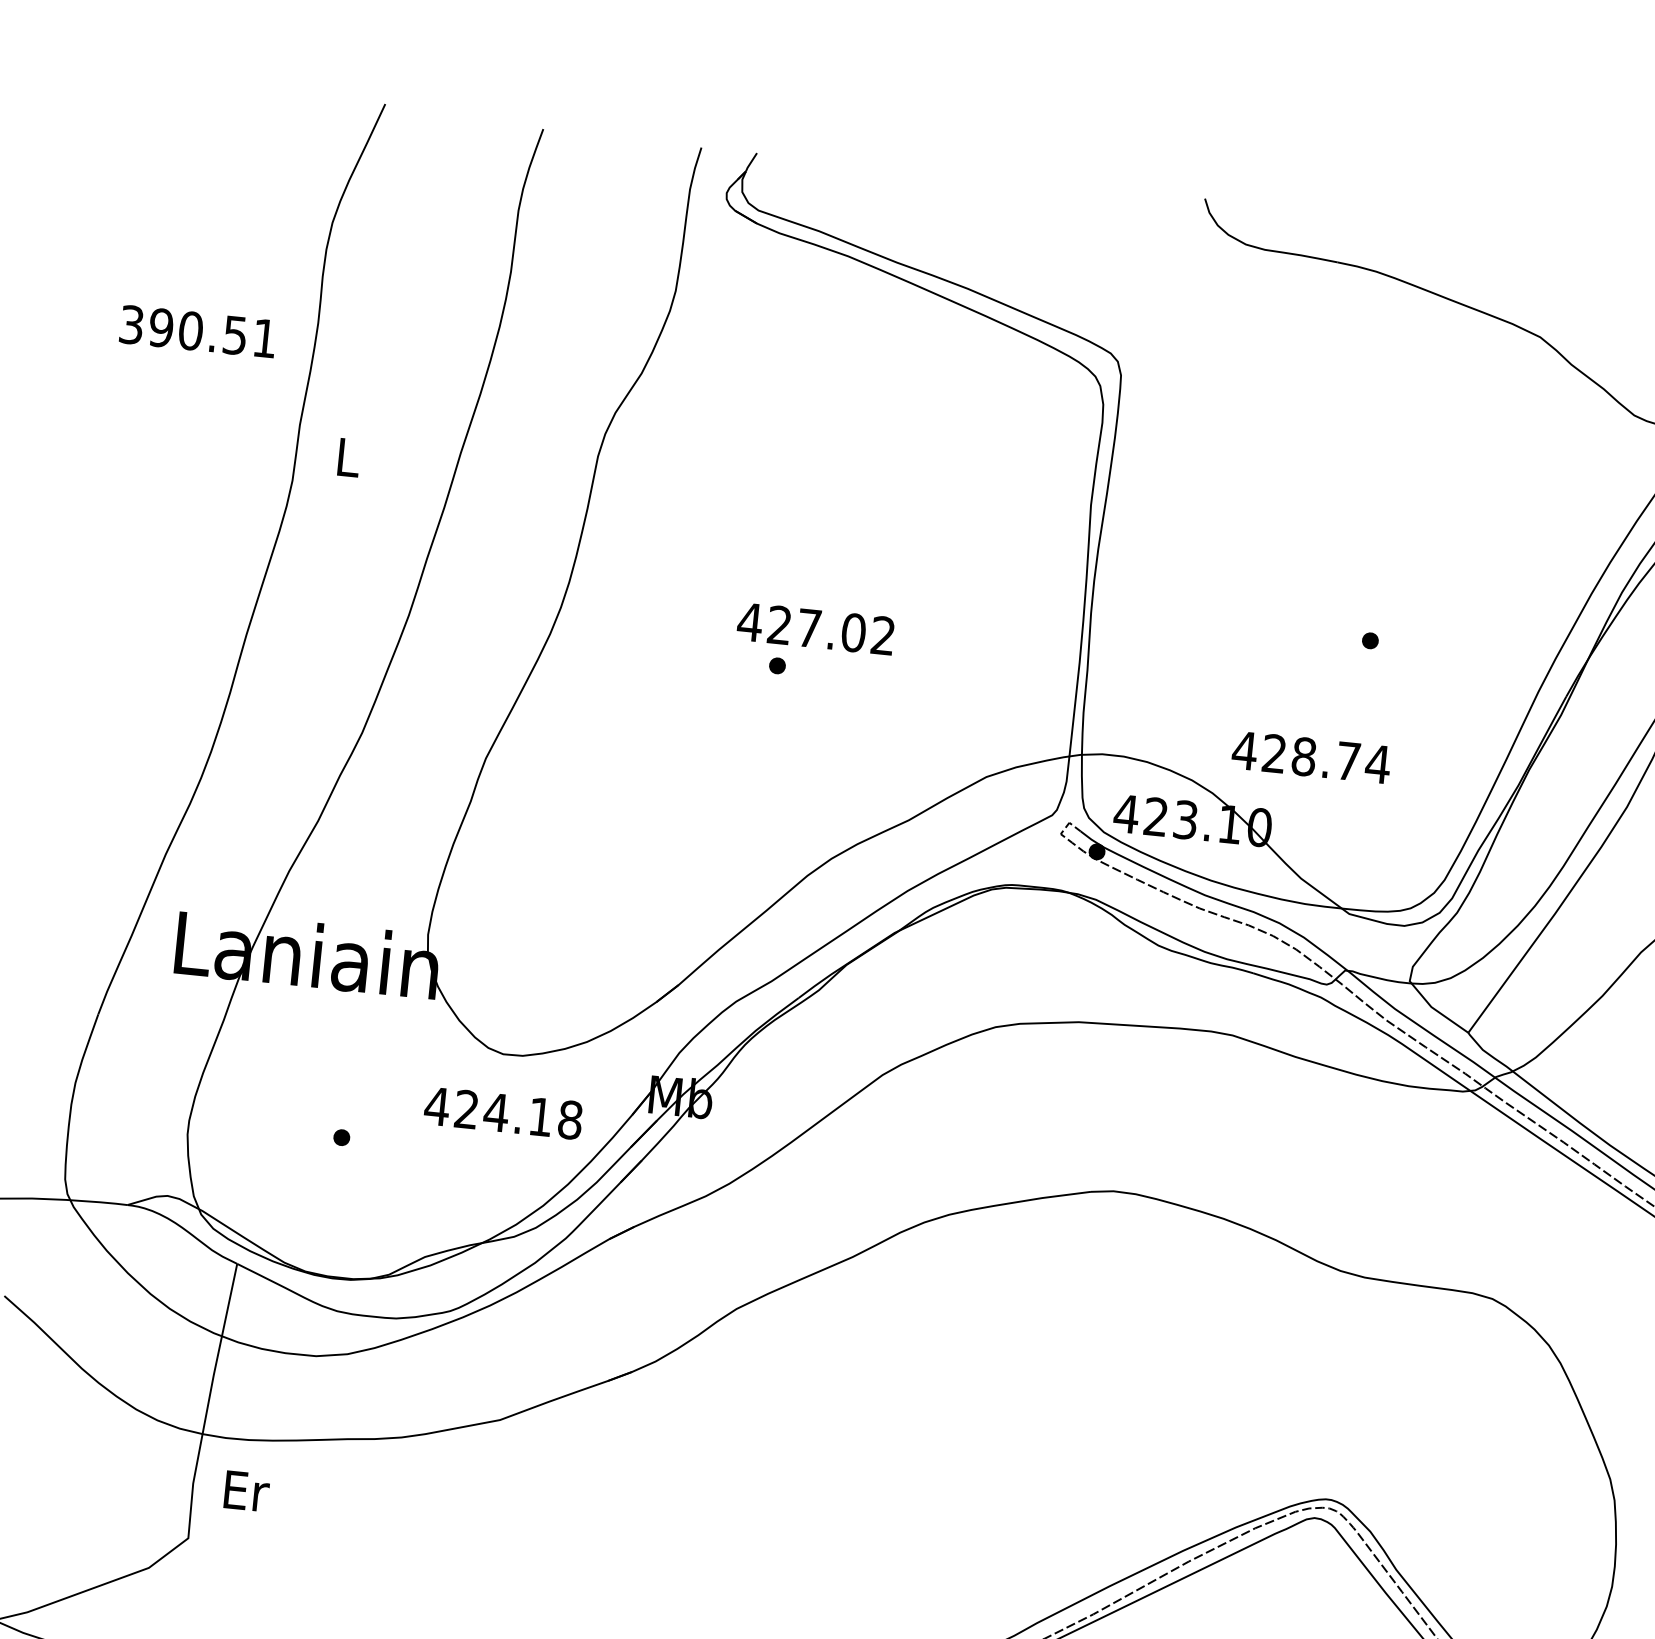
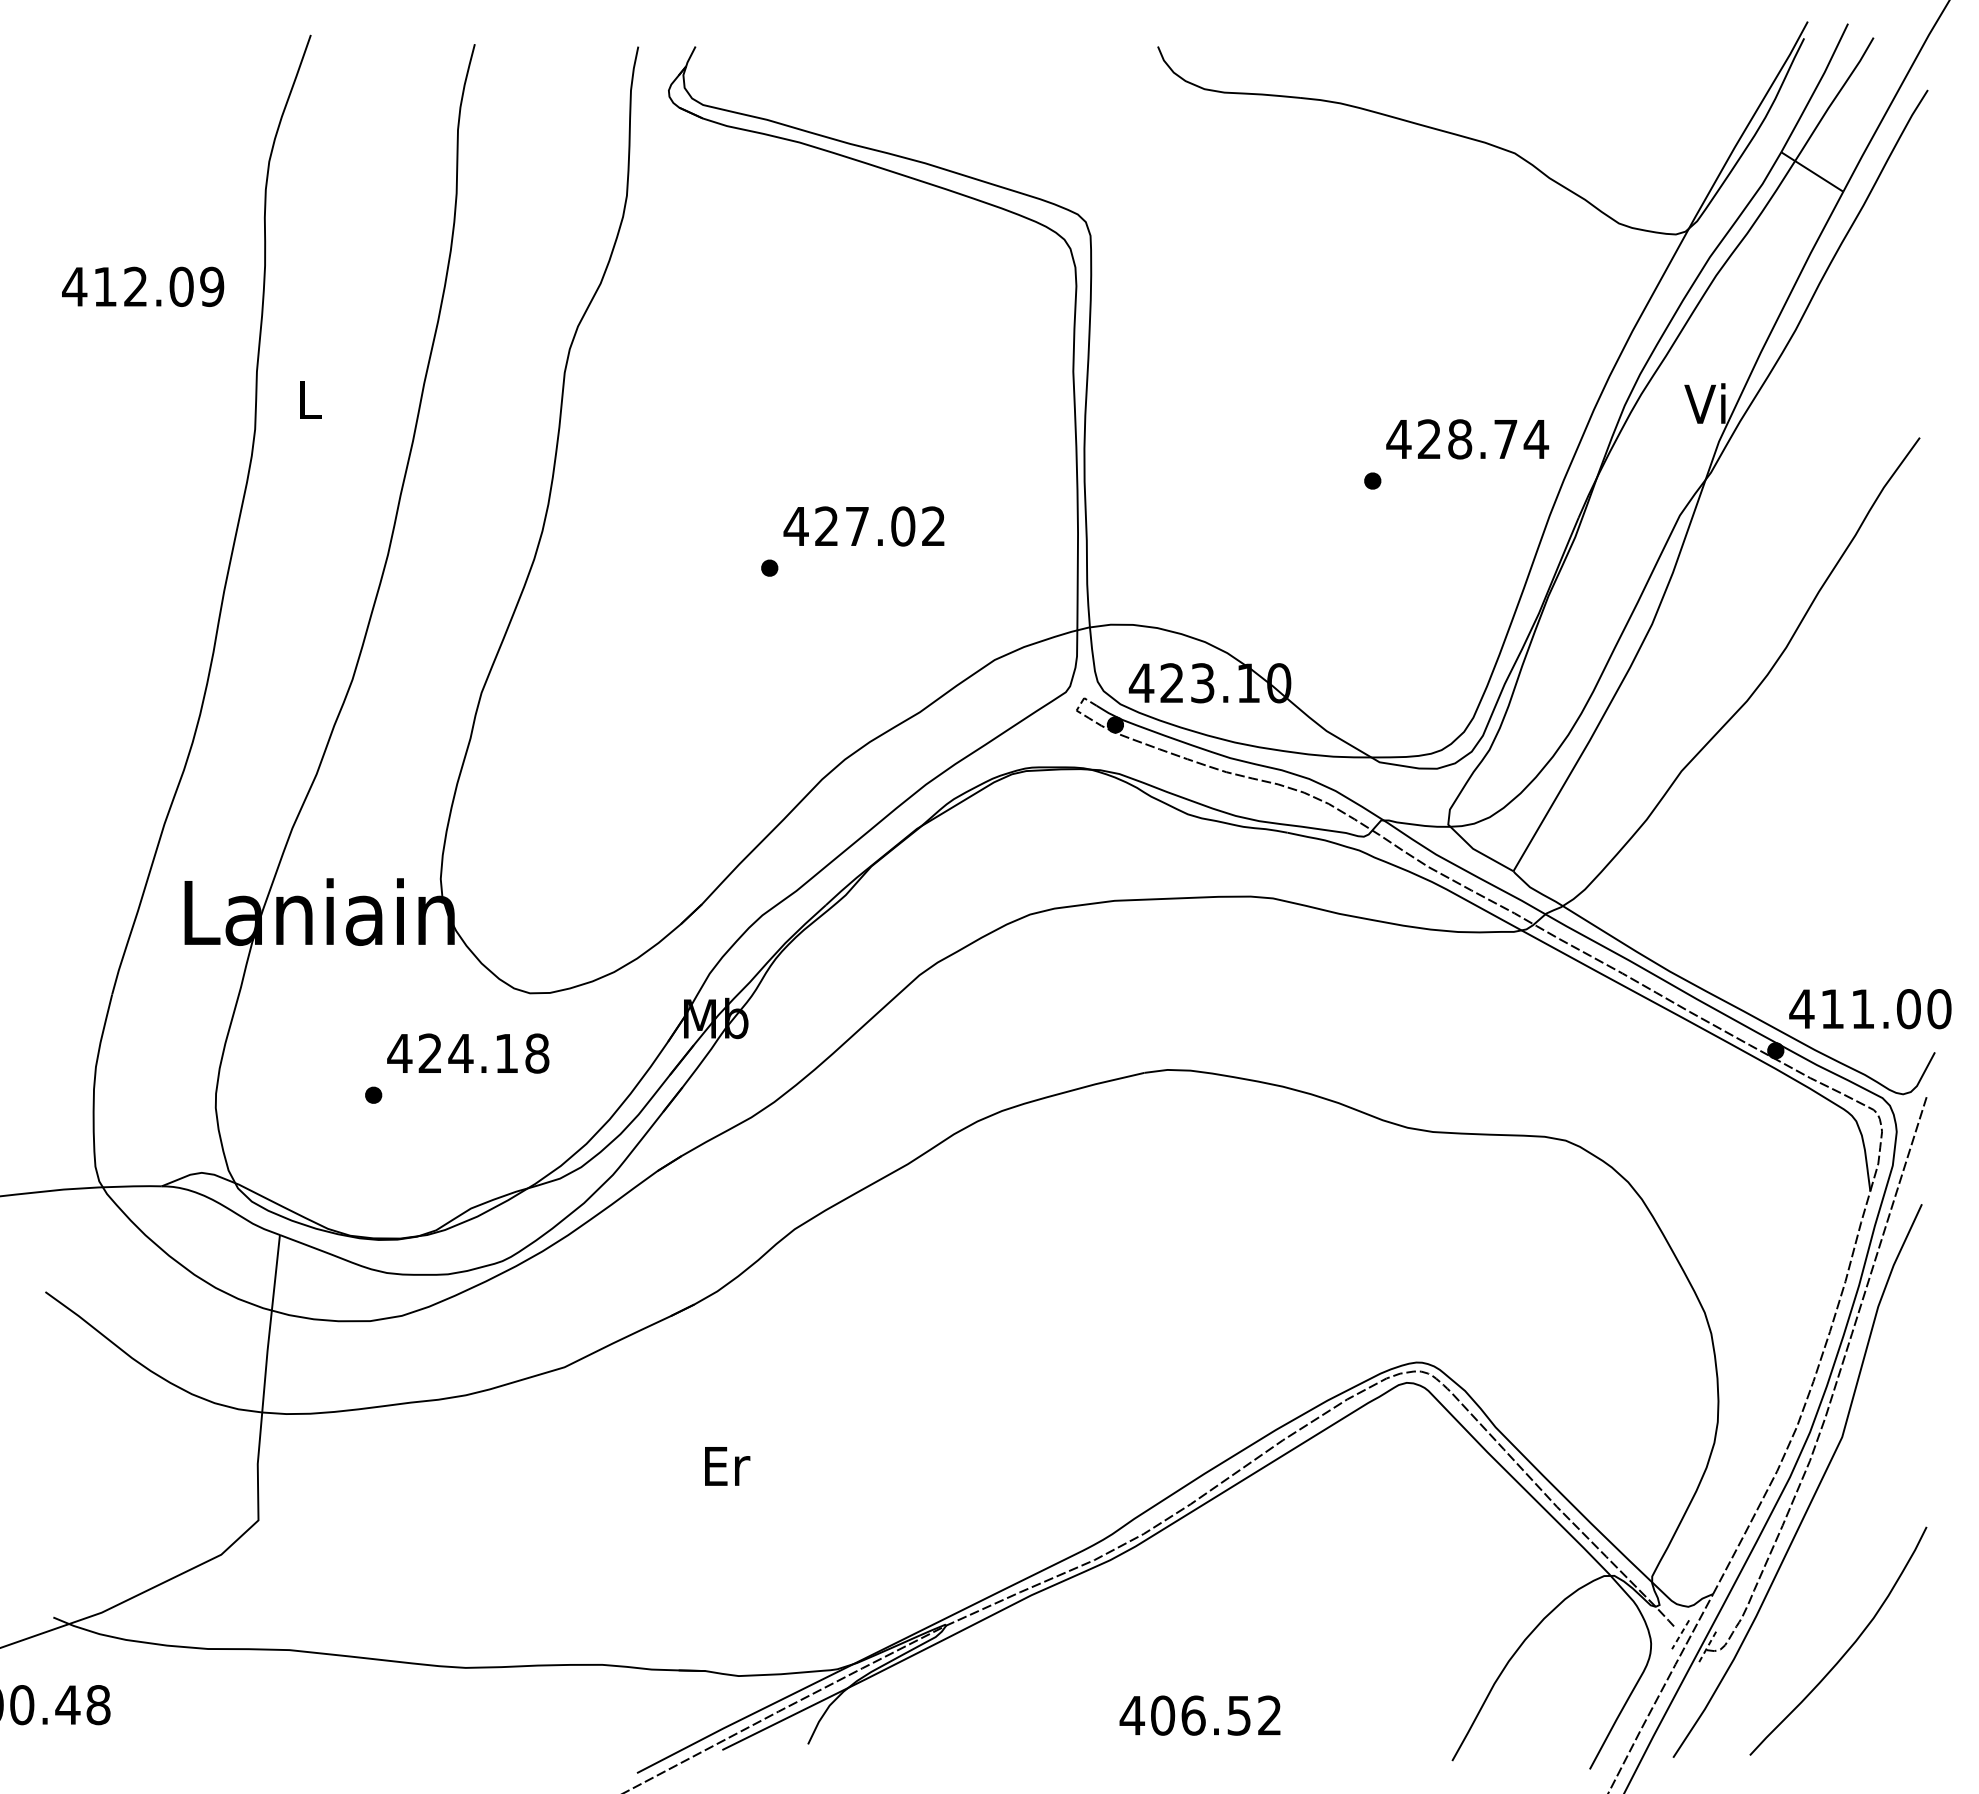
text: (198, 331) -> (143, 286), 390.51 -> 412.09
text: (815, 628) -> (863, 526), moved
text: (1311, 757) -> (1467, 439), moved
text: (503, 1113) -> (468, 1053), moved
text: (246, 1491) -> (727, 1466), moved

